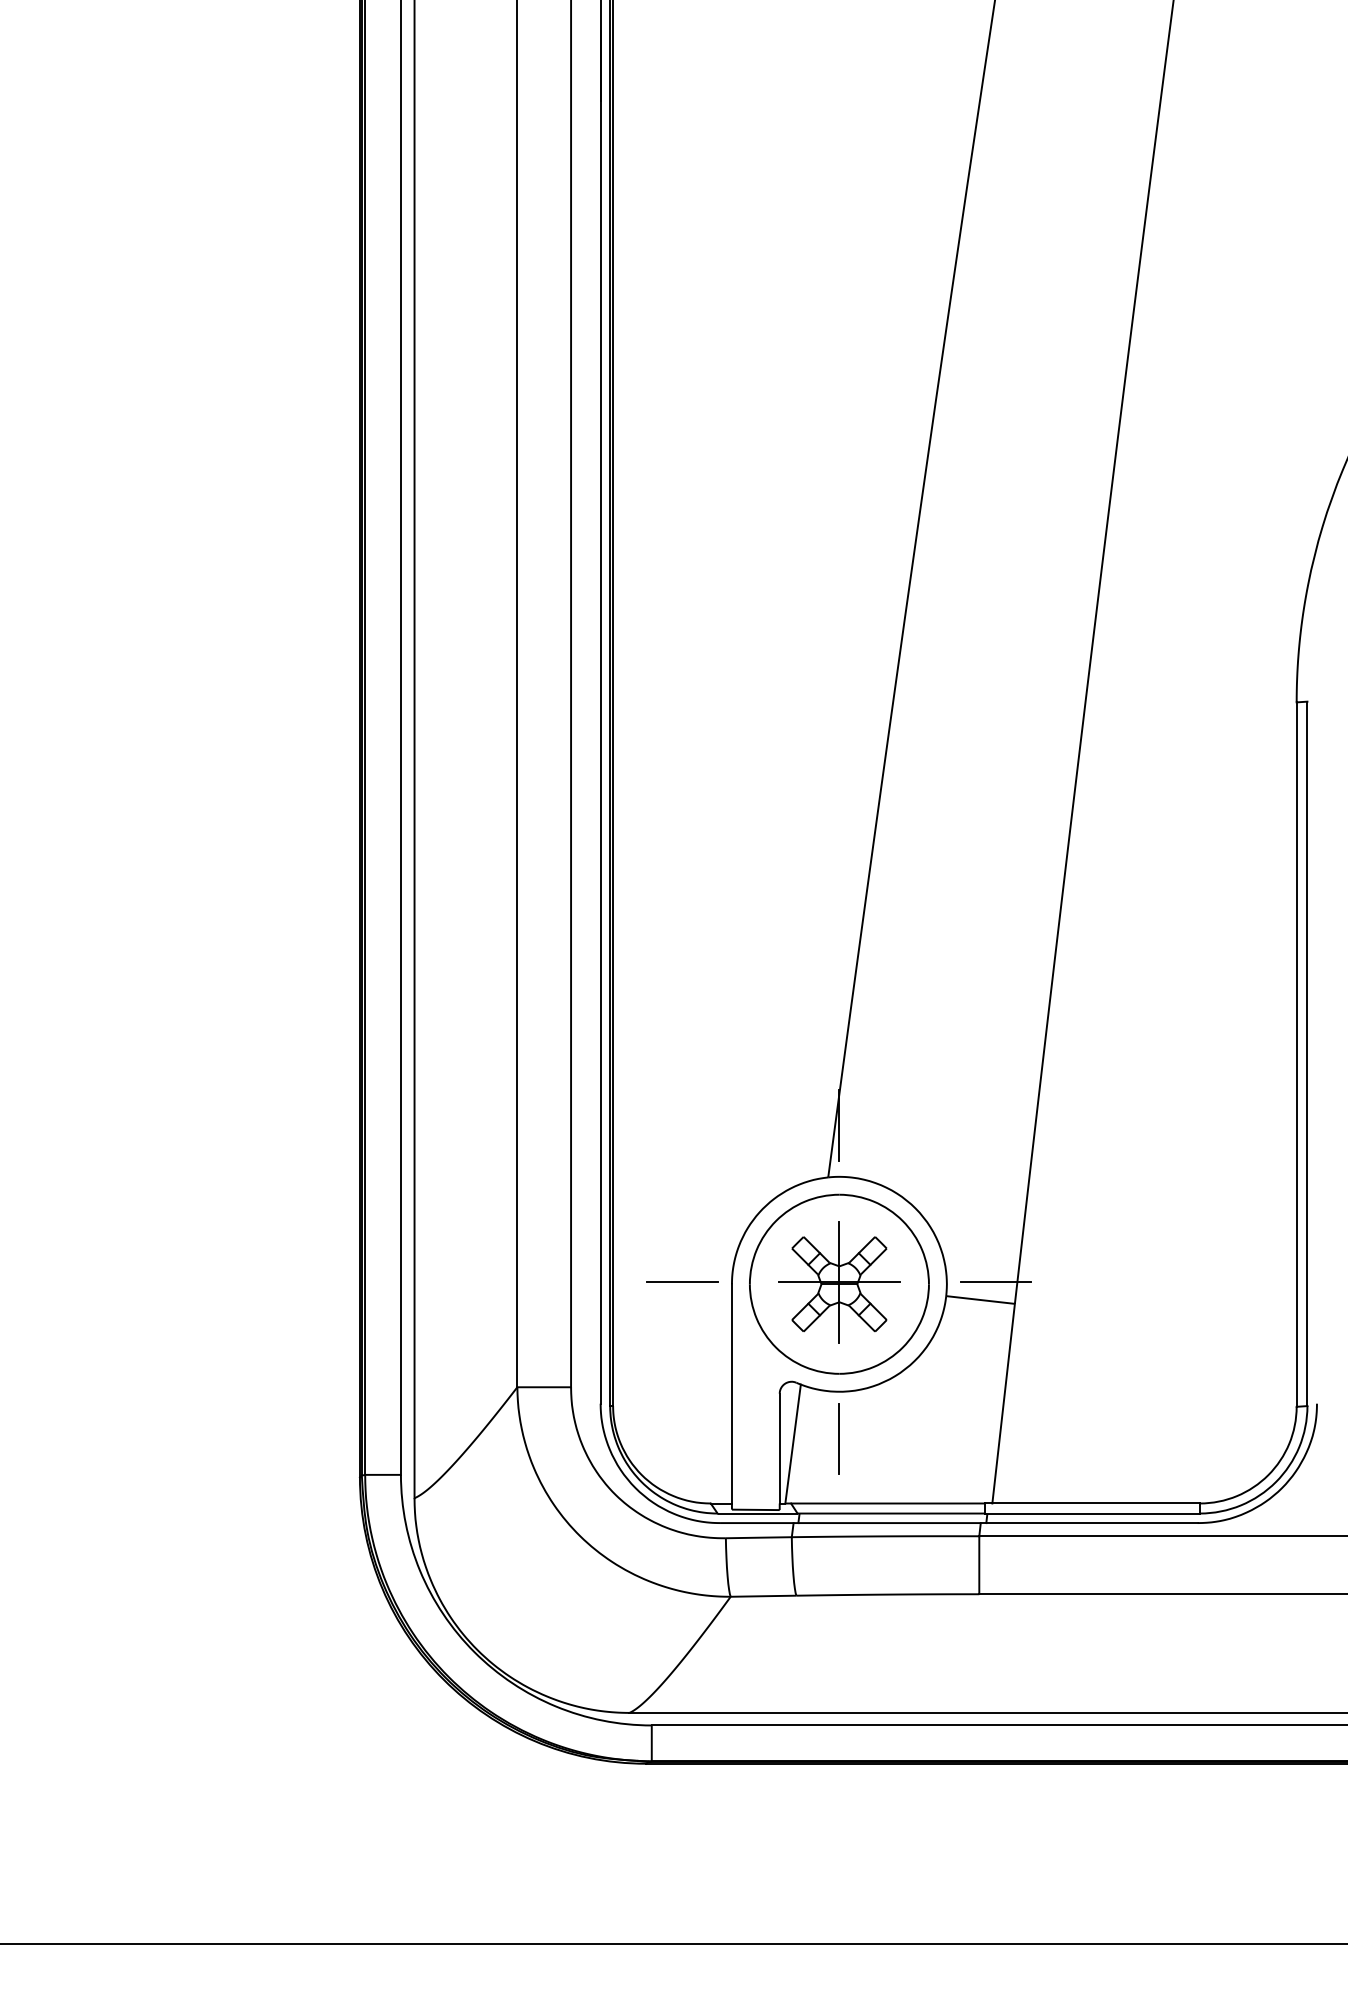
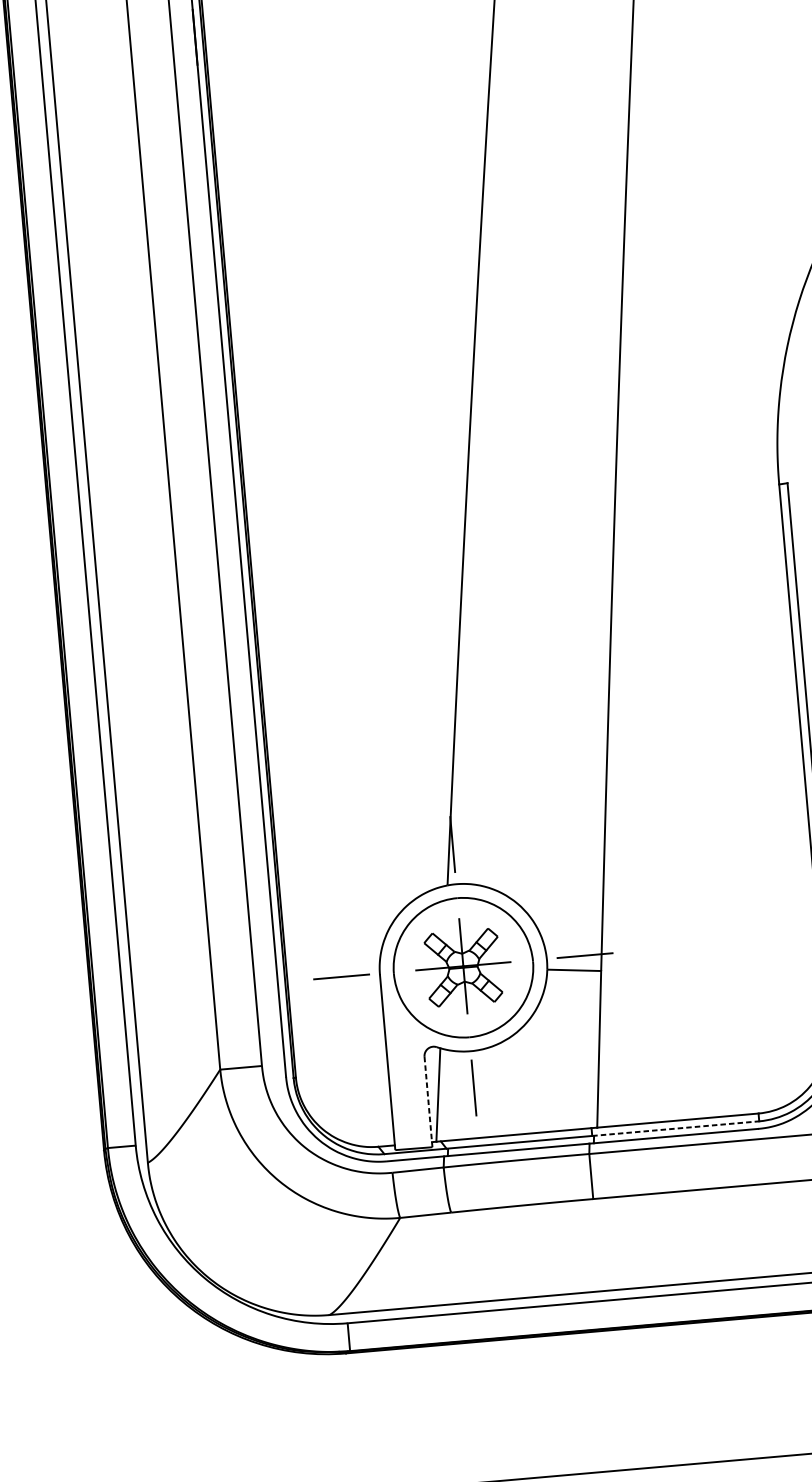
line: (779, 1448) -> (428, 1099), solid -> dashed
line: (1093, 1513) -> (676, 1128), solid -> dashed

